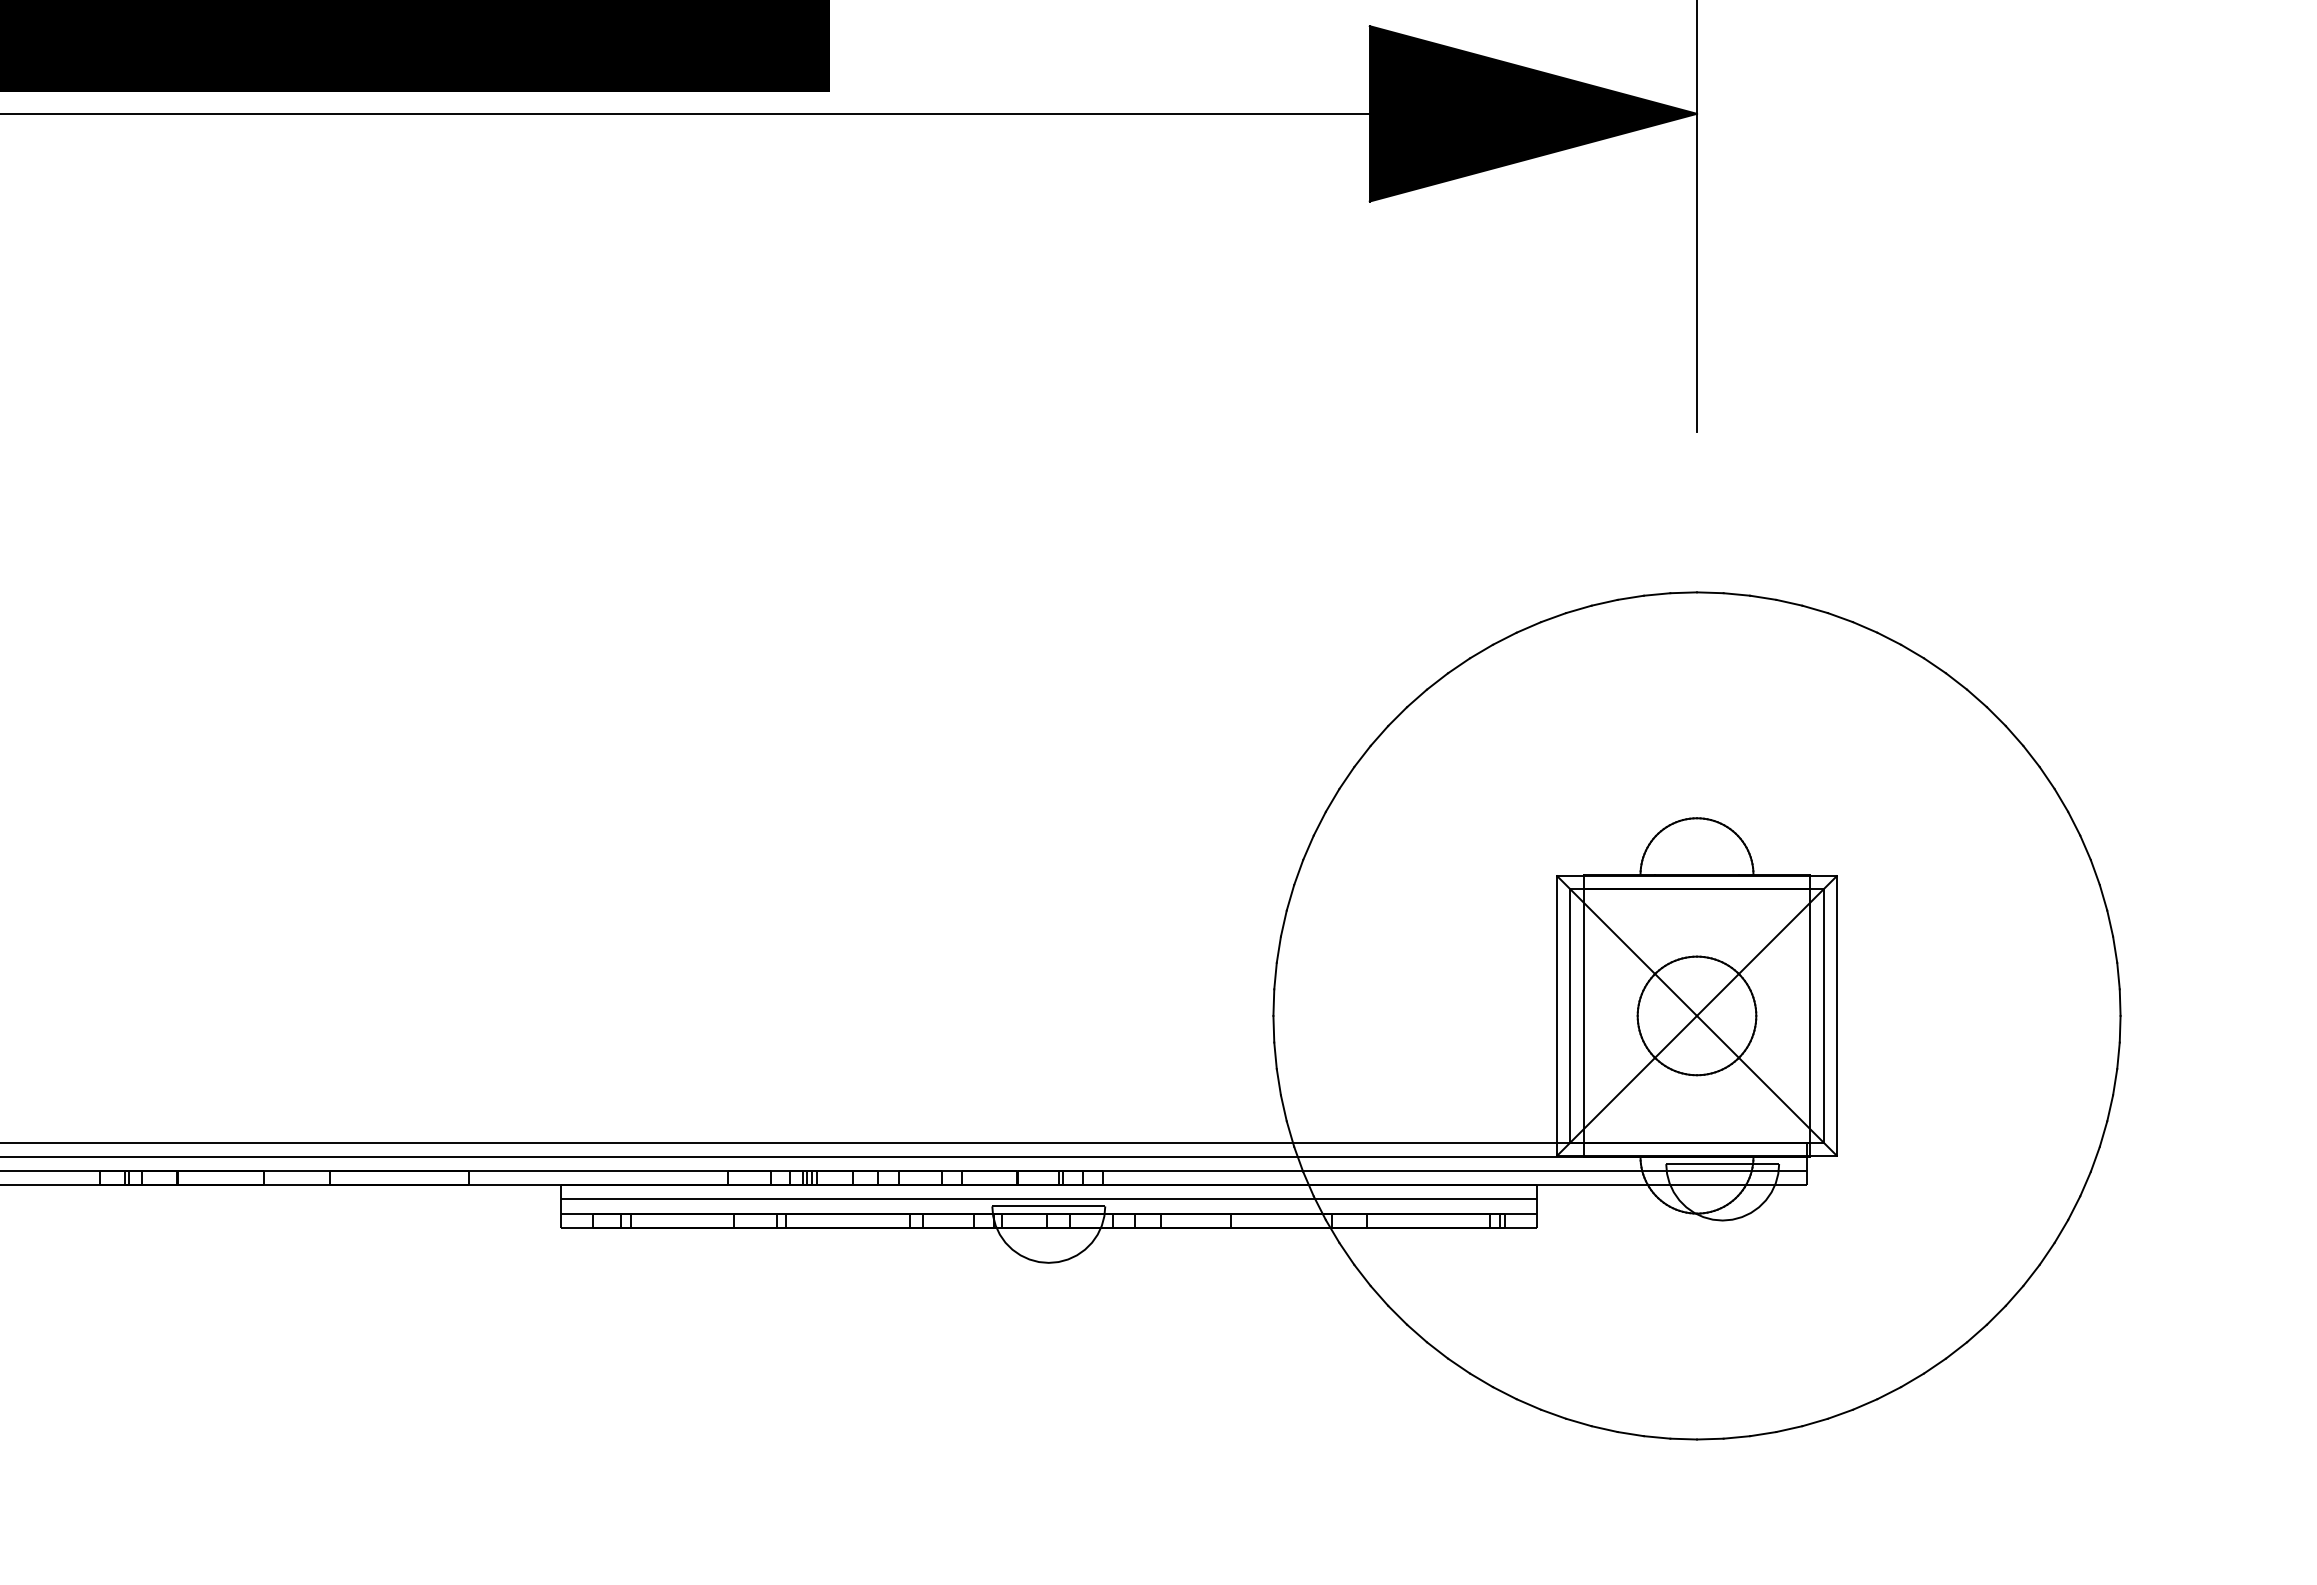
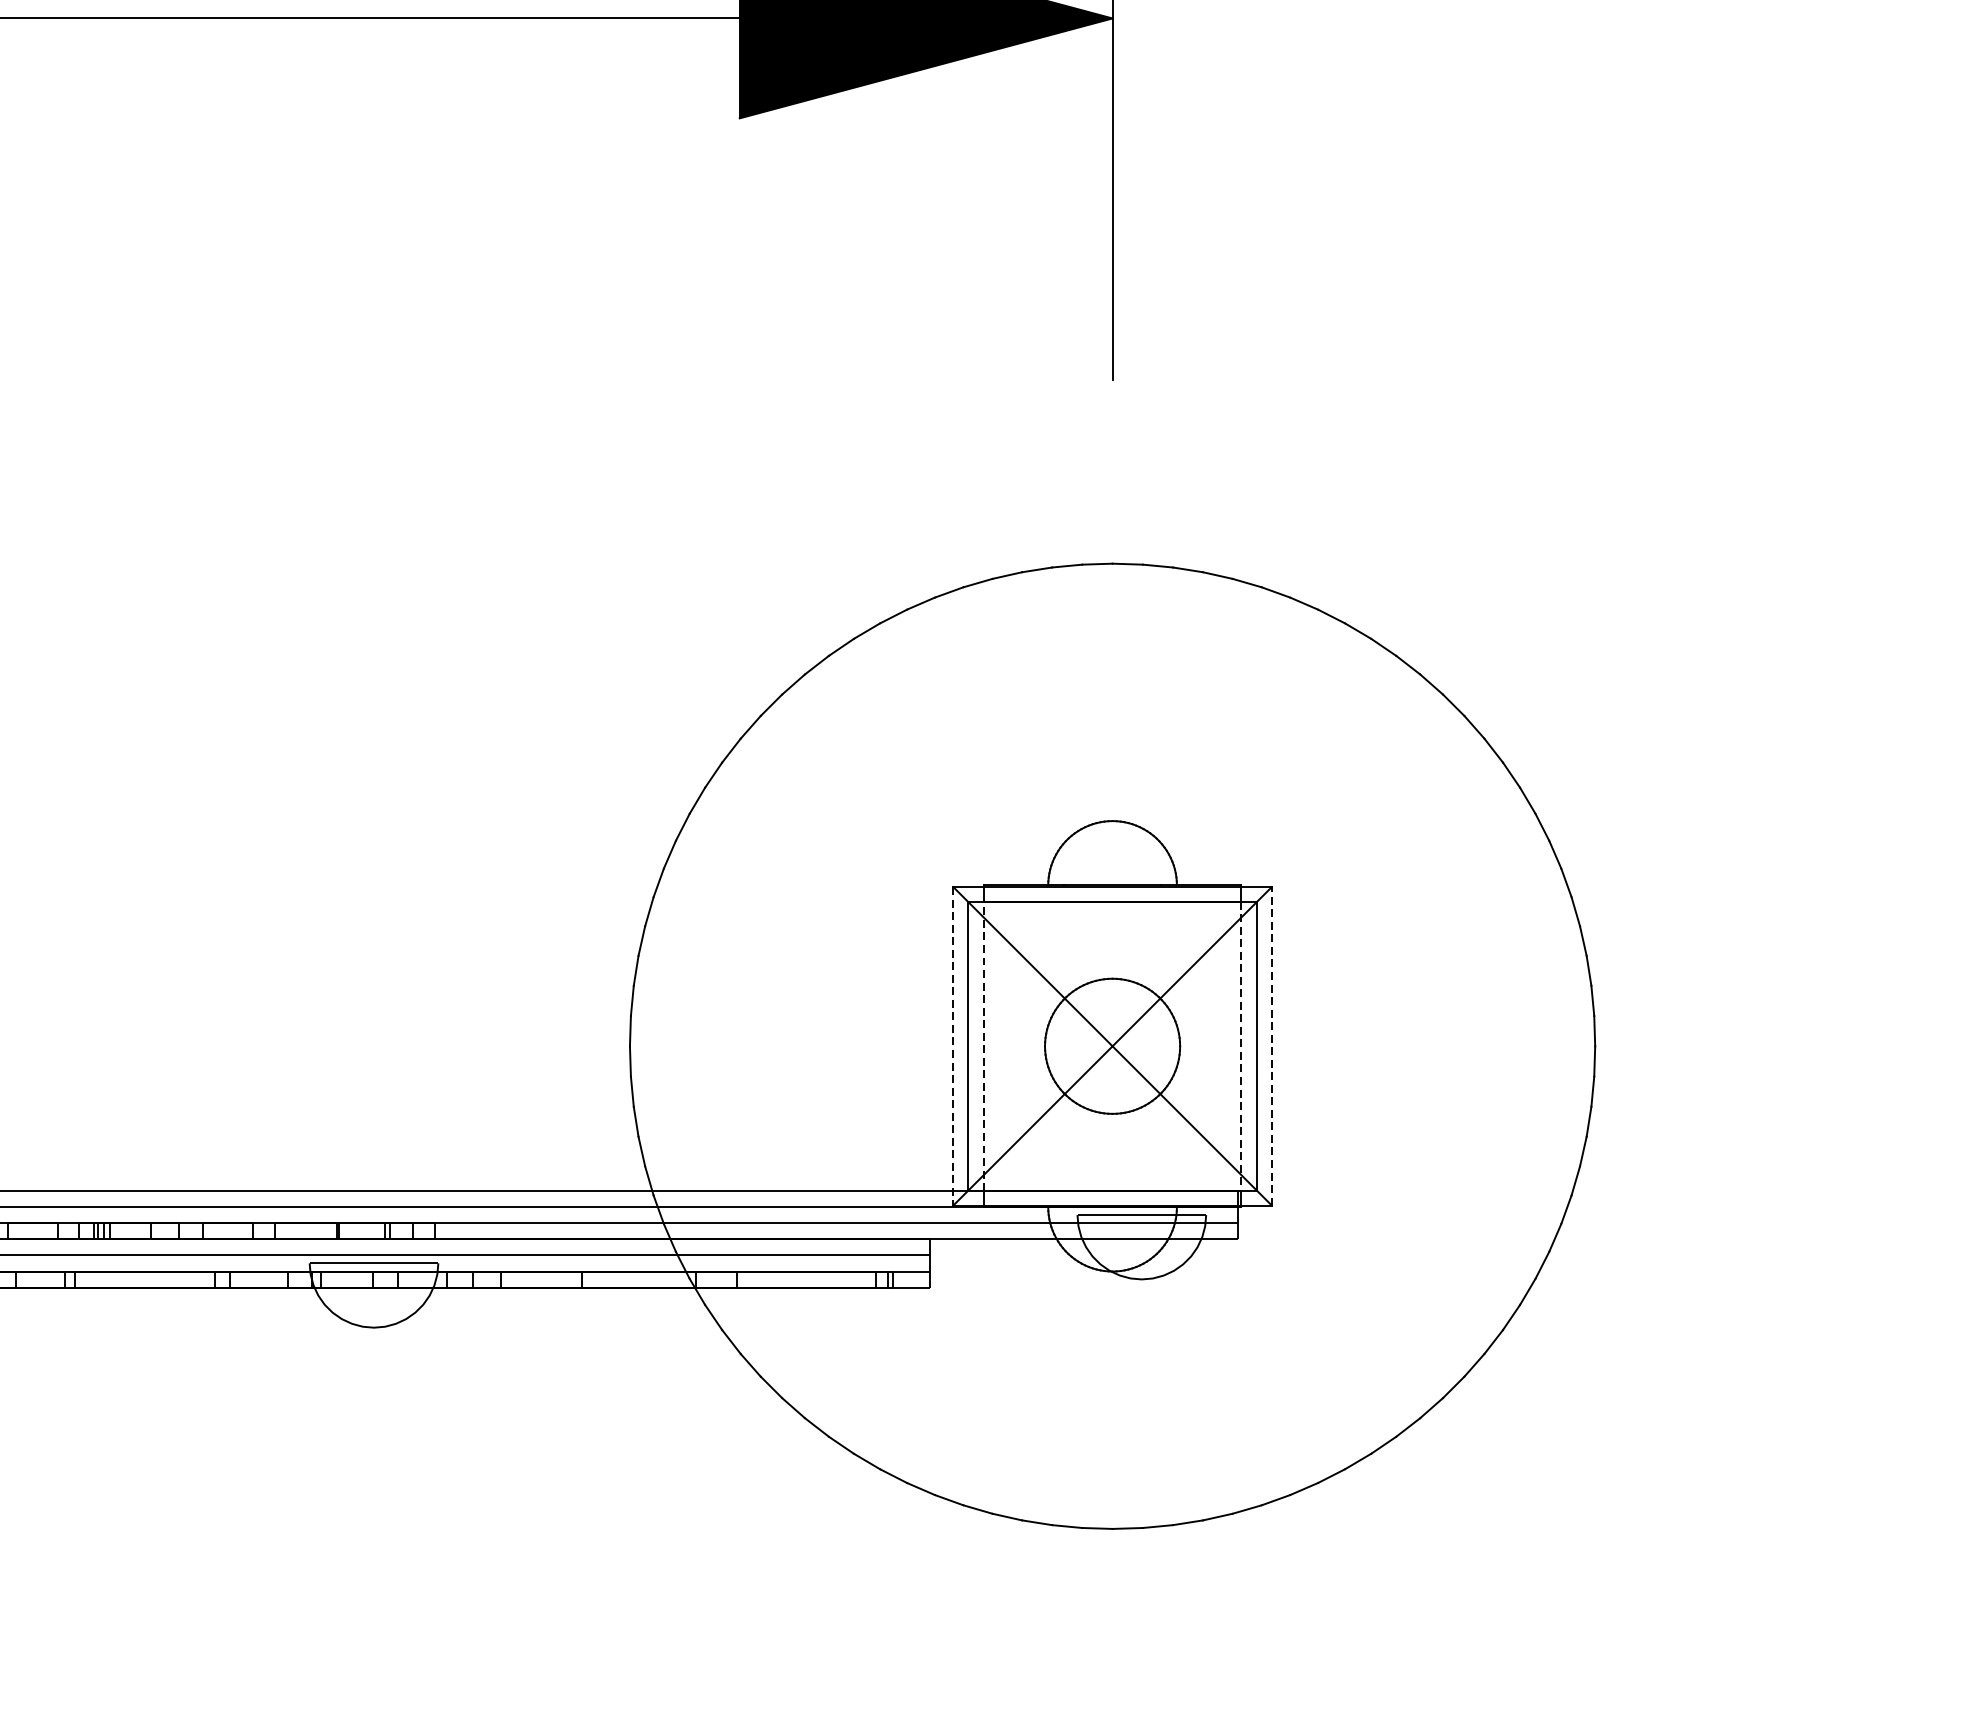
line: (1557, 1015) -> (953, 1045), solid -> dashed
line: (1584, 1015) -> (984, 1045), solid -> dashed
line: (1836, 1015) -> (1271, 1045), solid -> dashed
line: (1809, 1016) -> (1240, 1046), solid -> dashed

